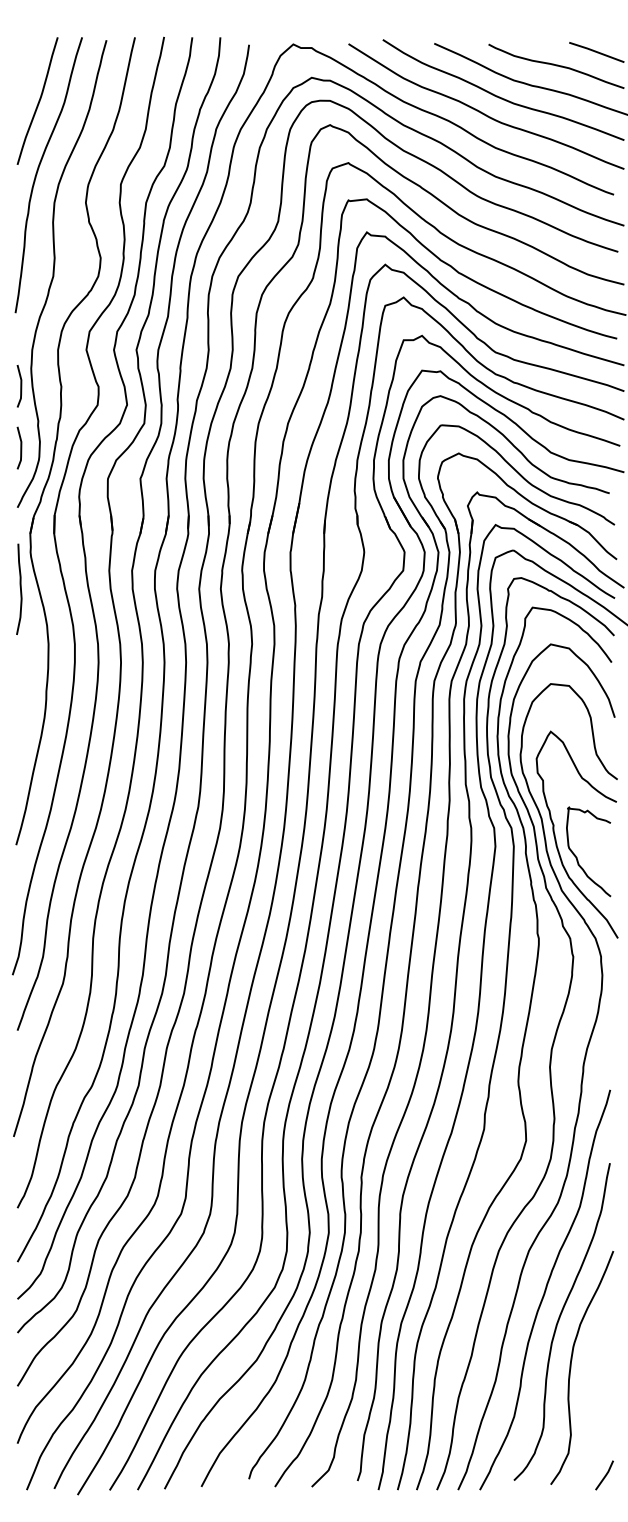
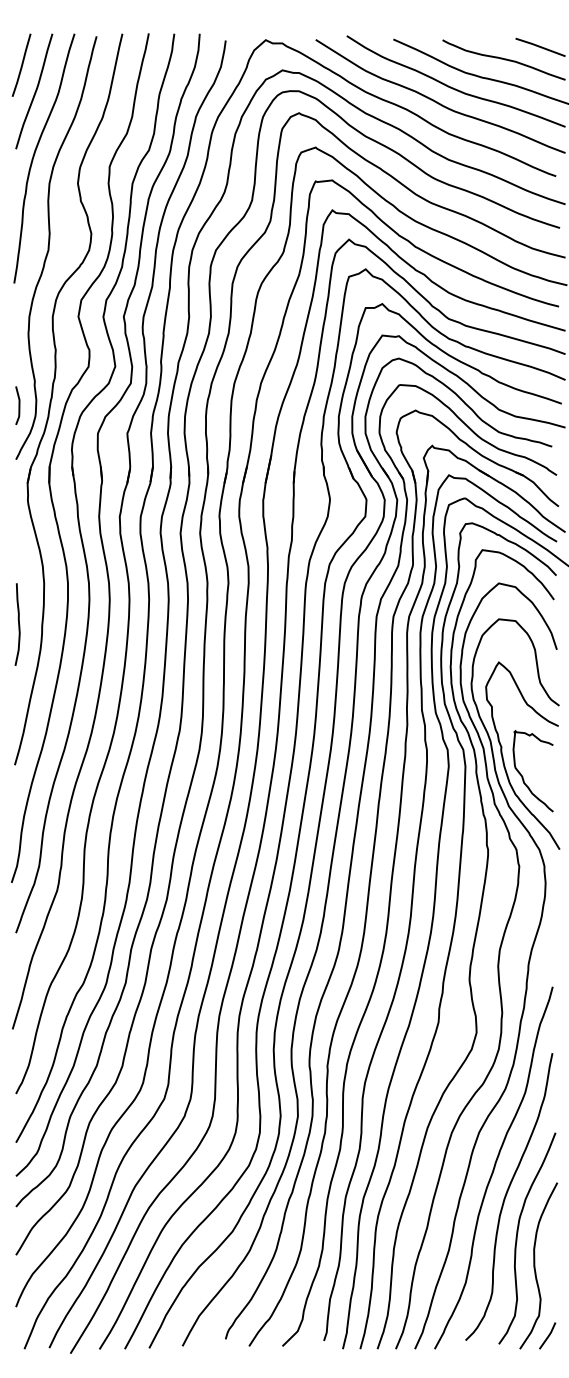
line: (23, 71) -> (21, 64), added
line: (20, 386) -> (18, 349), removed
curve: (20, 589) -> (18, 624), moved
curve: (591, 1397) -> (535, 1265), added

